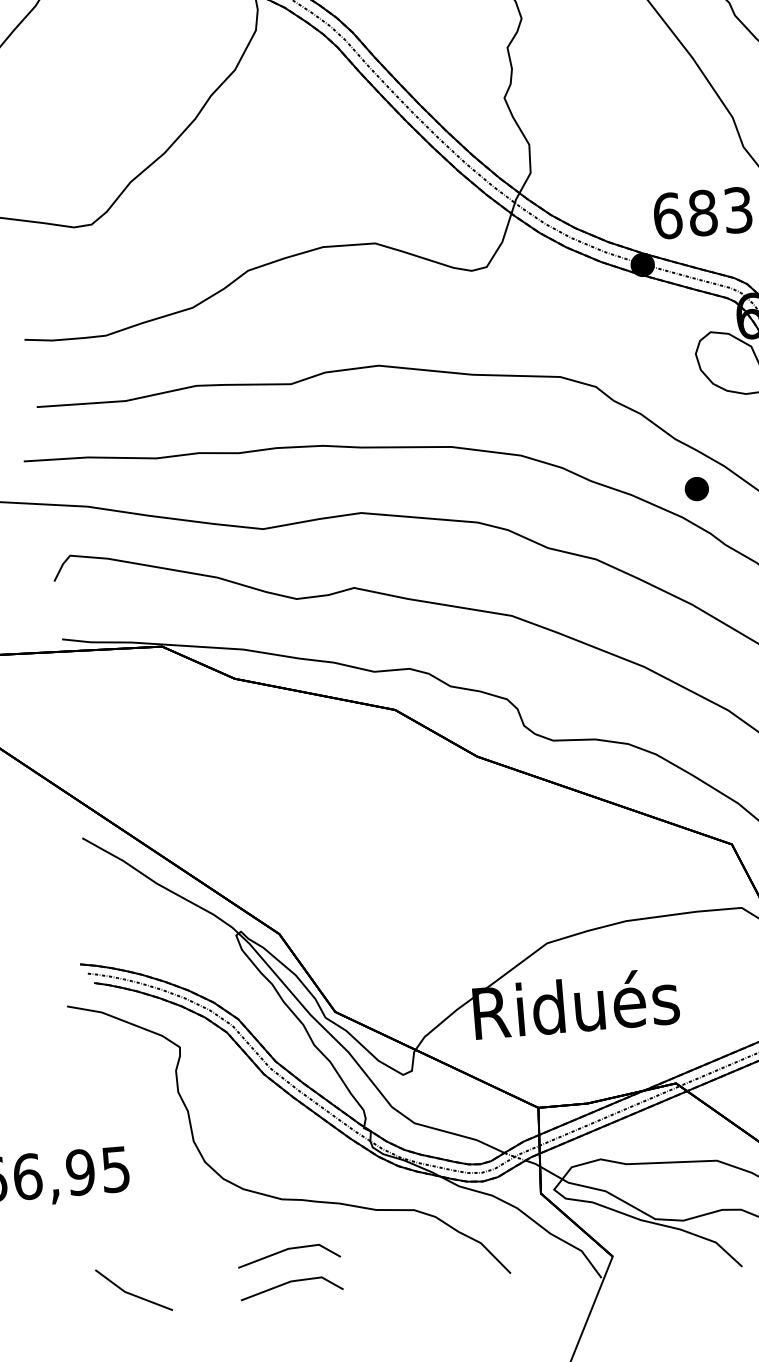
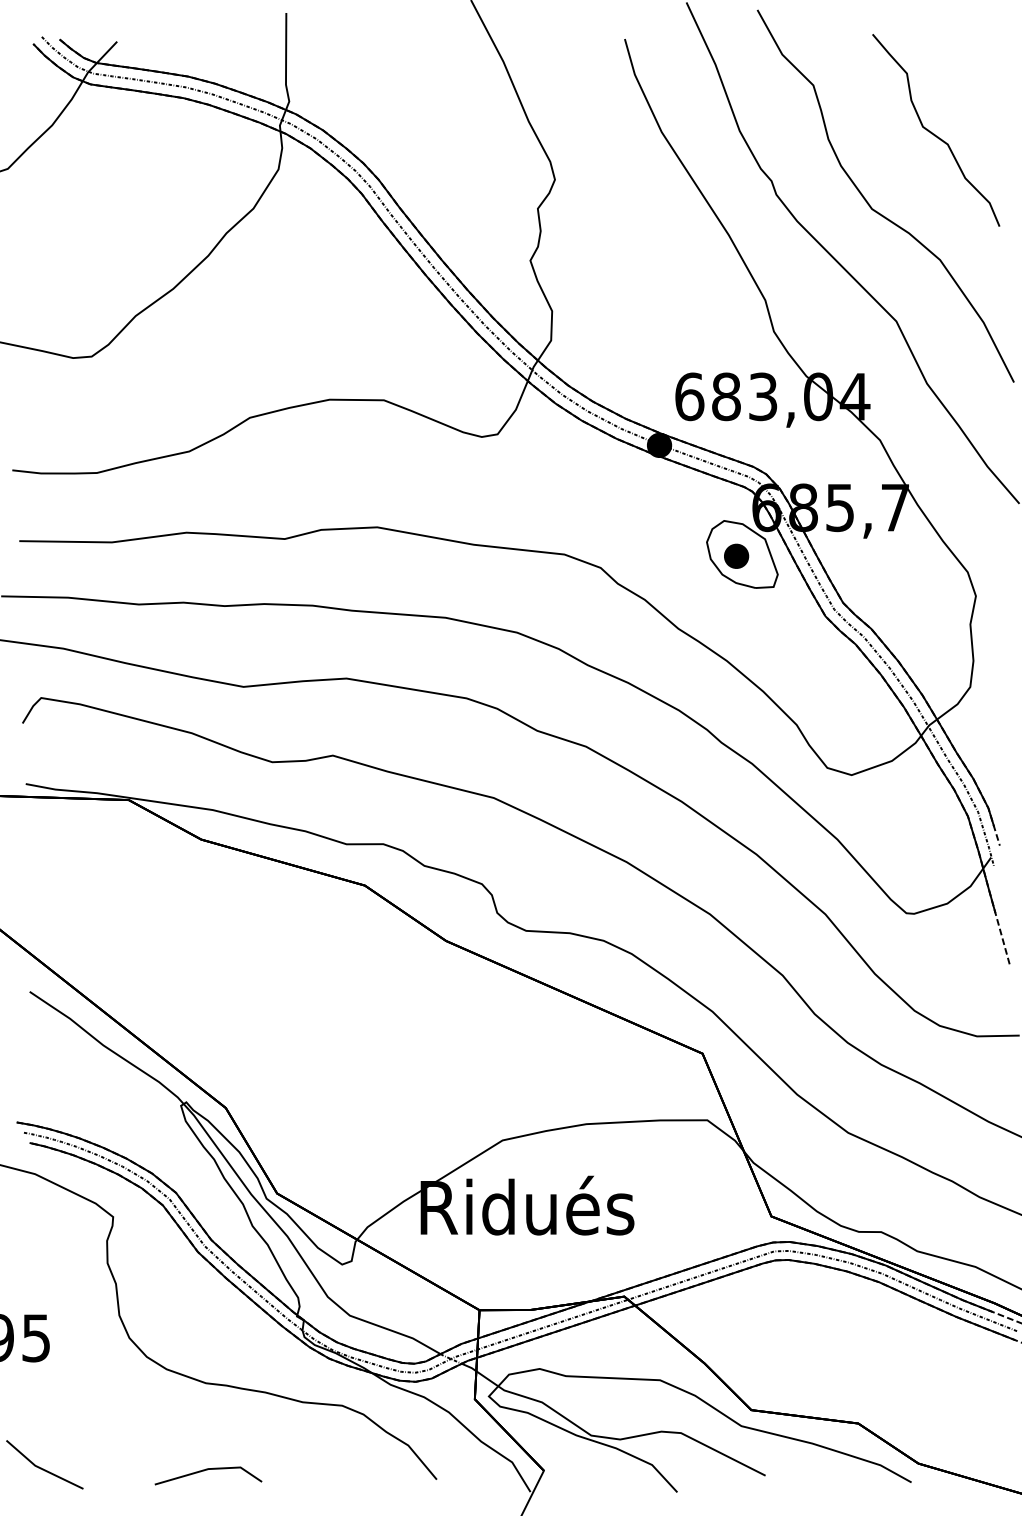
part: (696, 488) -> (736, 555), moved
line: (287, 1250) -> (207, 1436), removed

